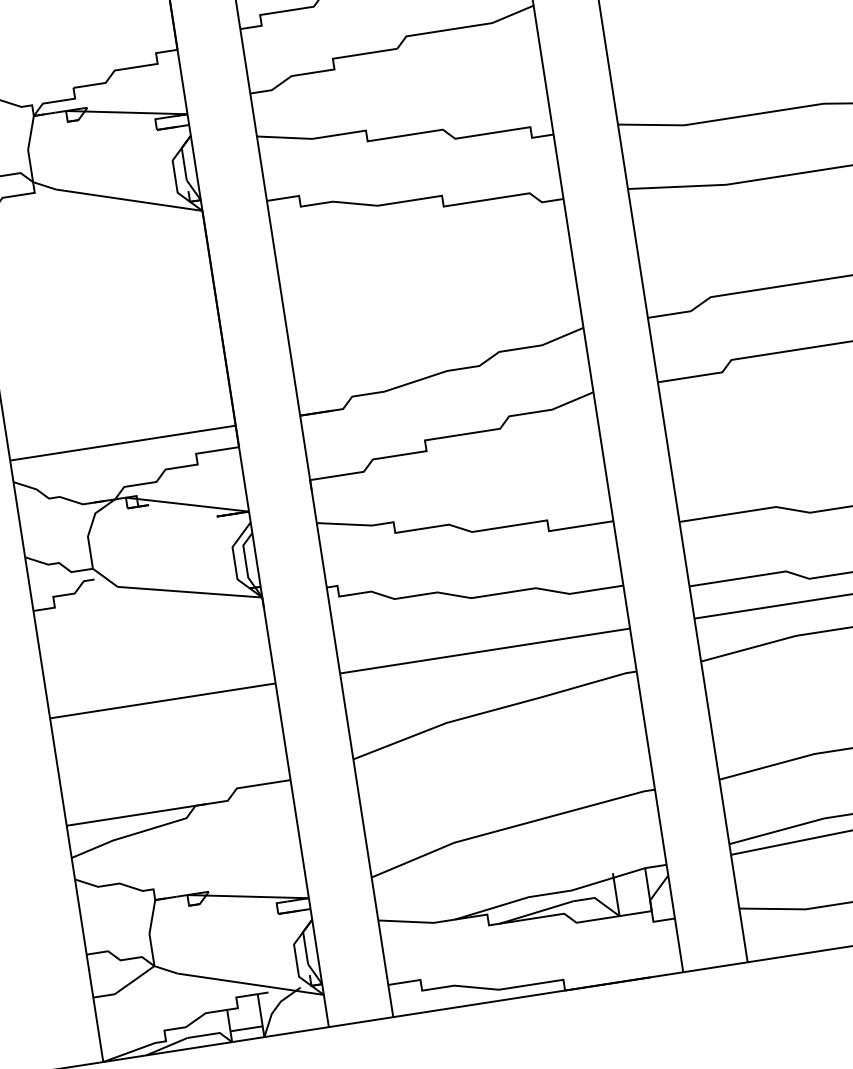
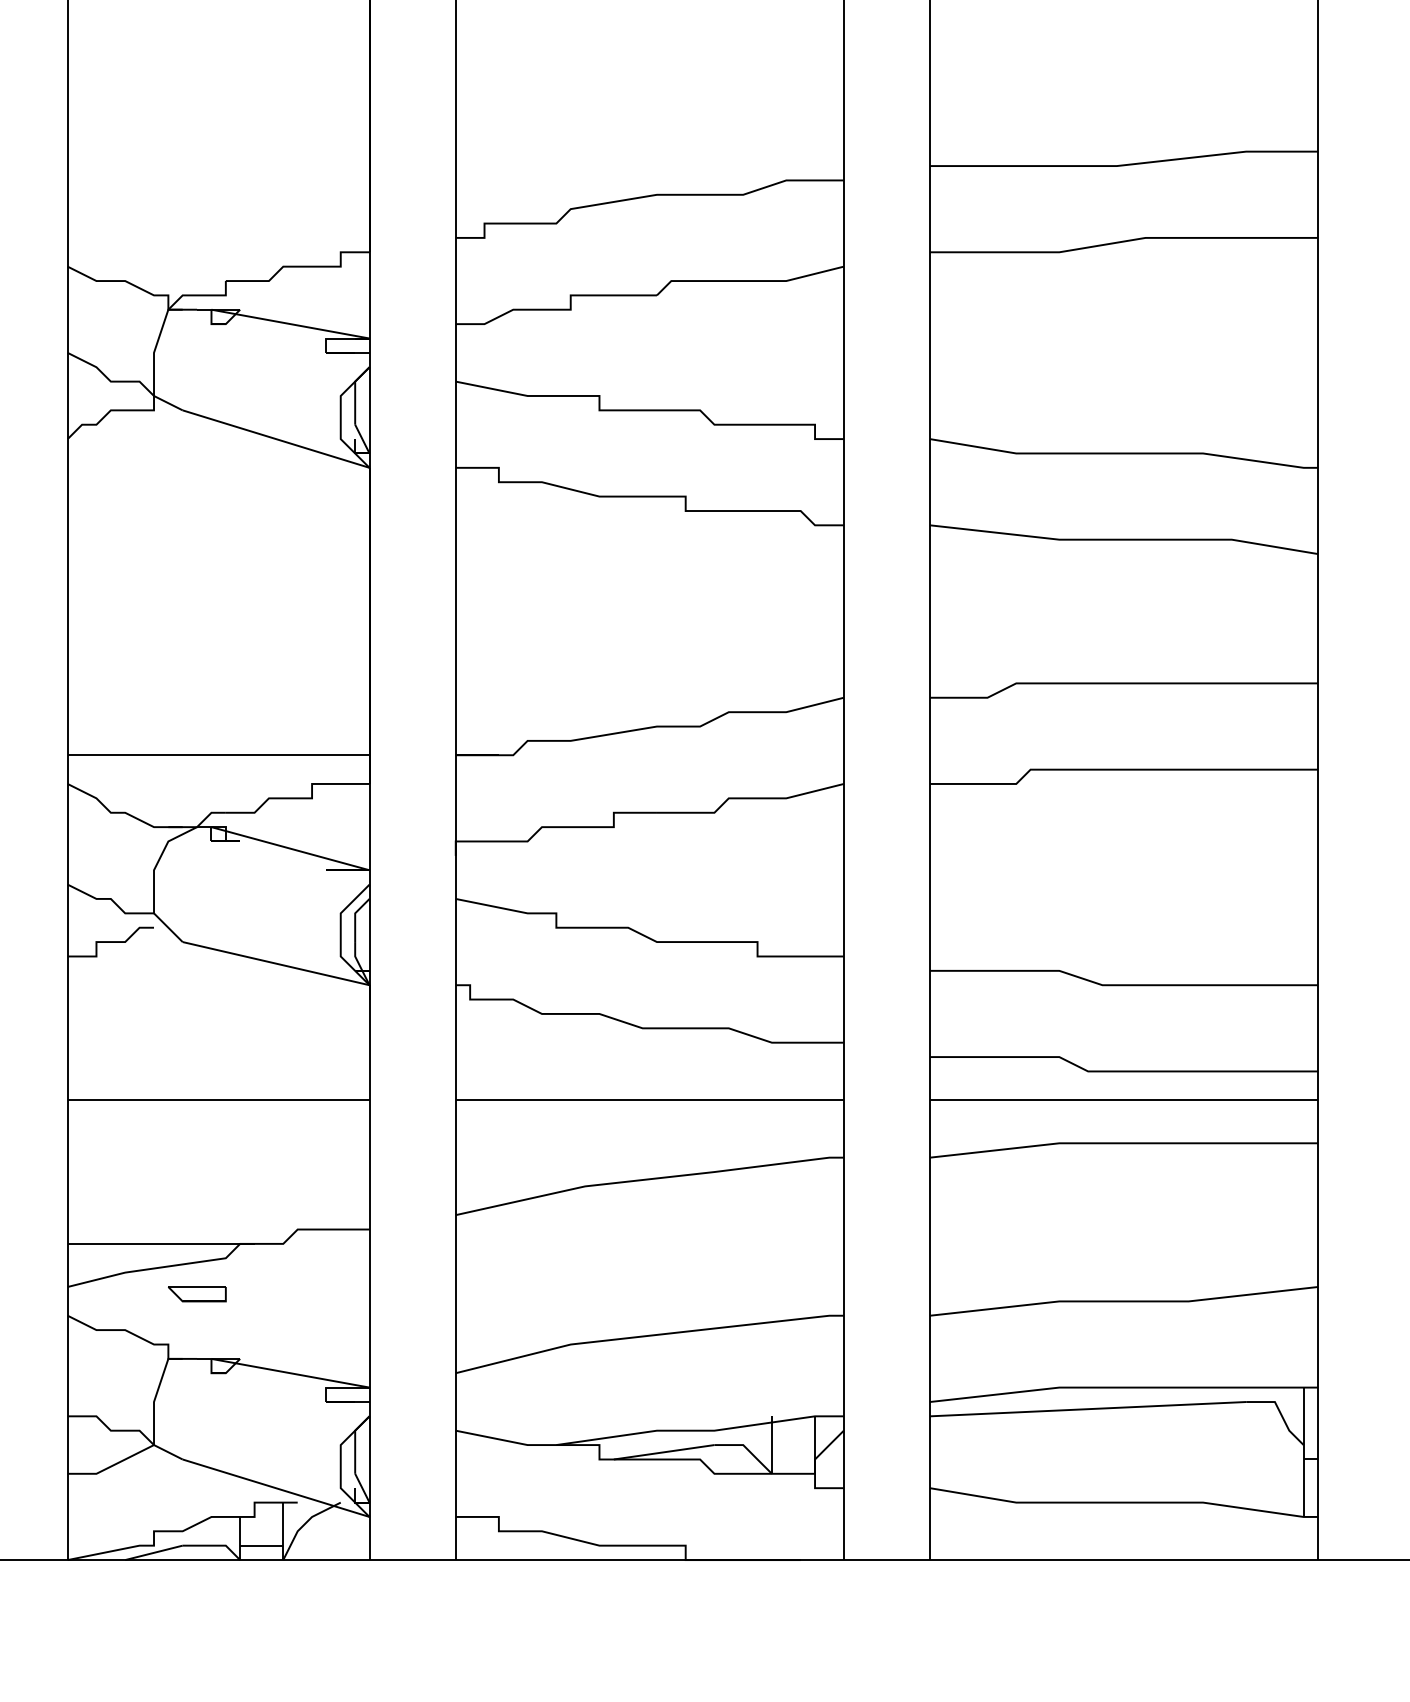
part: (169, 848) -> (197, 1294), added

